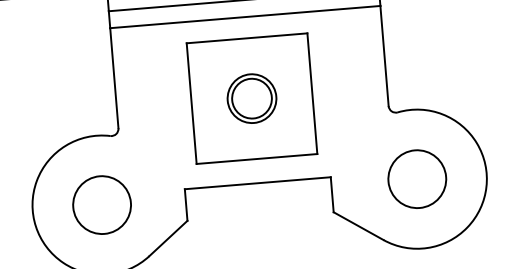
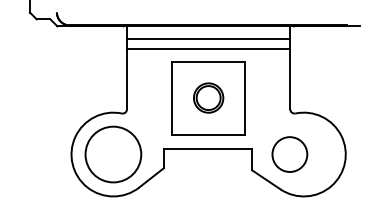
circle: (416, 179) -> (289, 154), moved
circle: (102, 204) -> (113, 154), size x1.6

